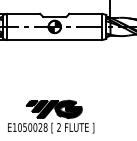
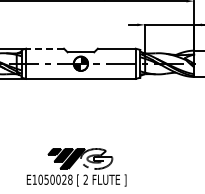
line: (24, 13) -> (45, 48), solid -> dashed
fill: (68, 109) -> (96, 158), removed

